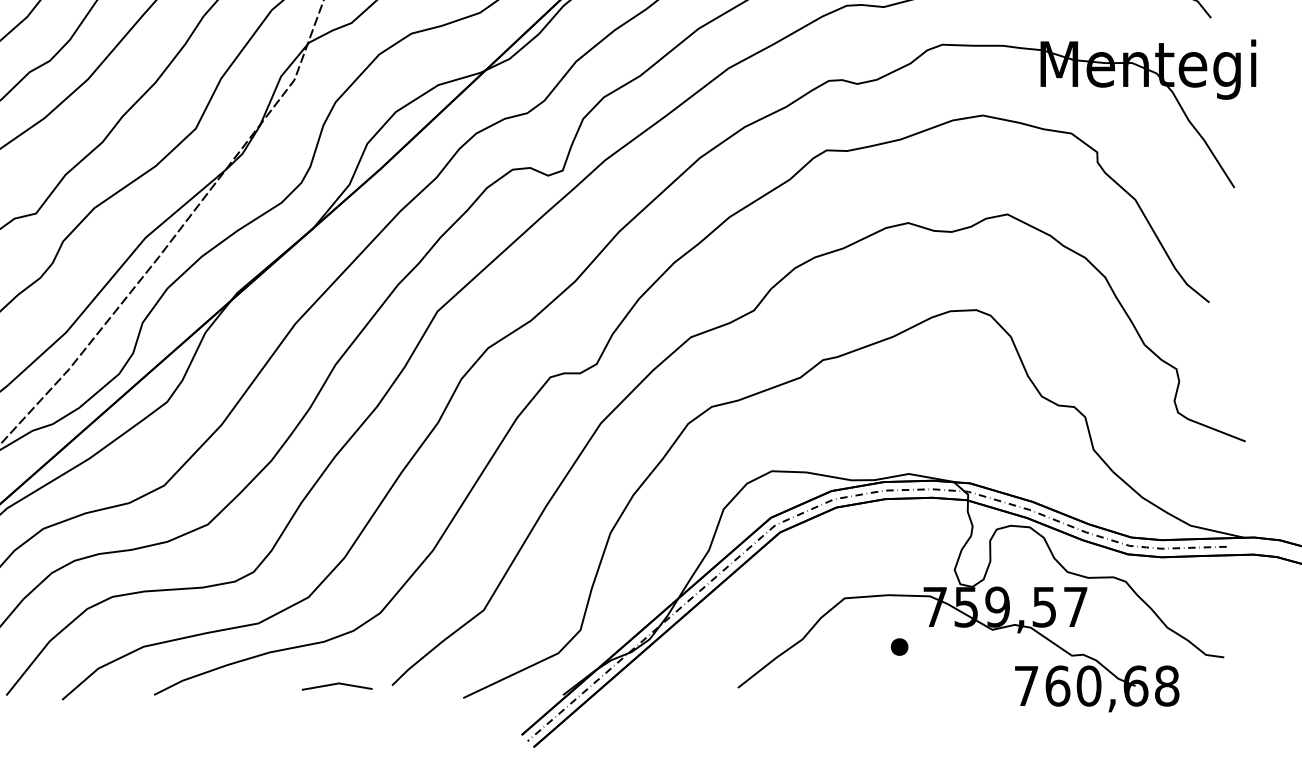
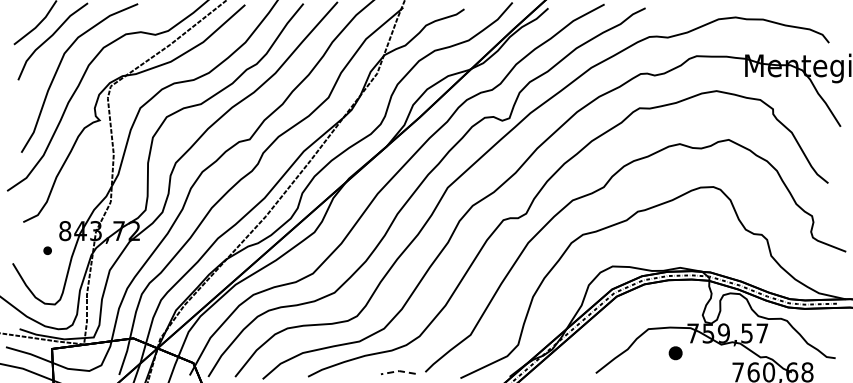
part: (899, 645) -> (675, 352), size x1.6
line: (337, 684) -> (398, 371), solid -> dashed

